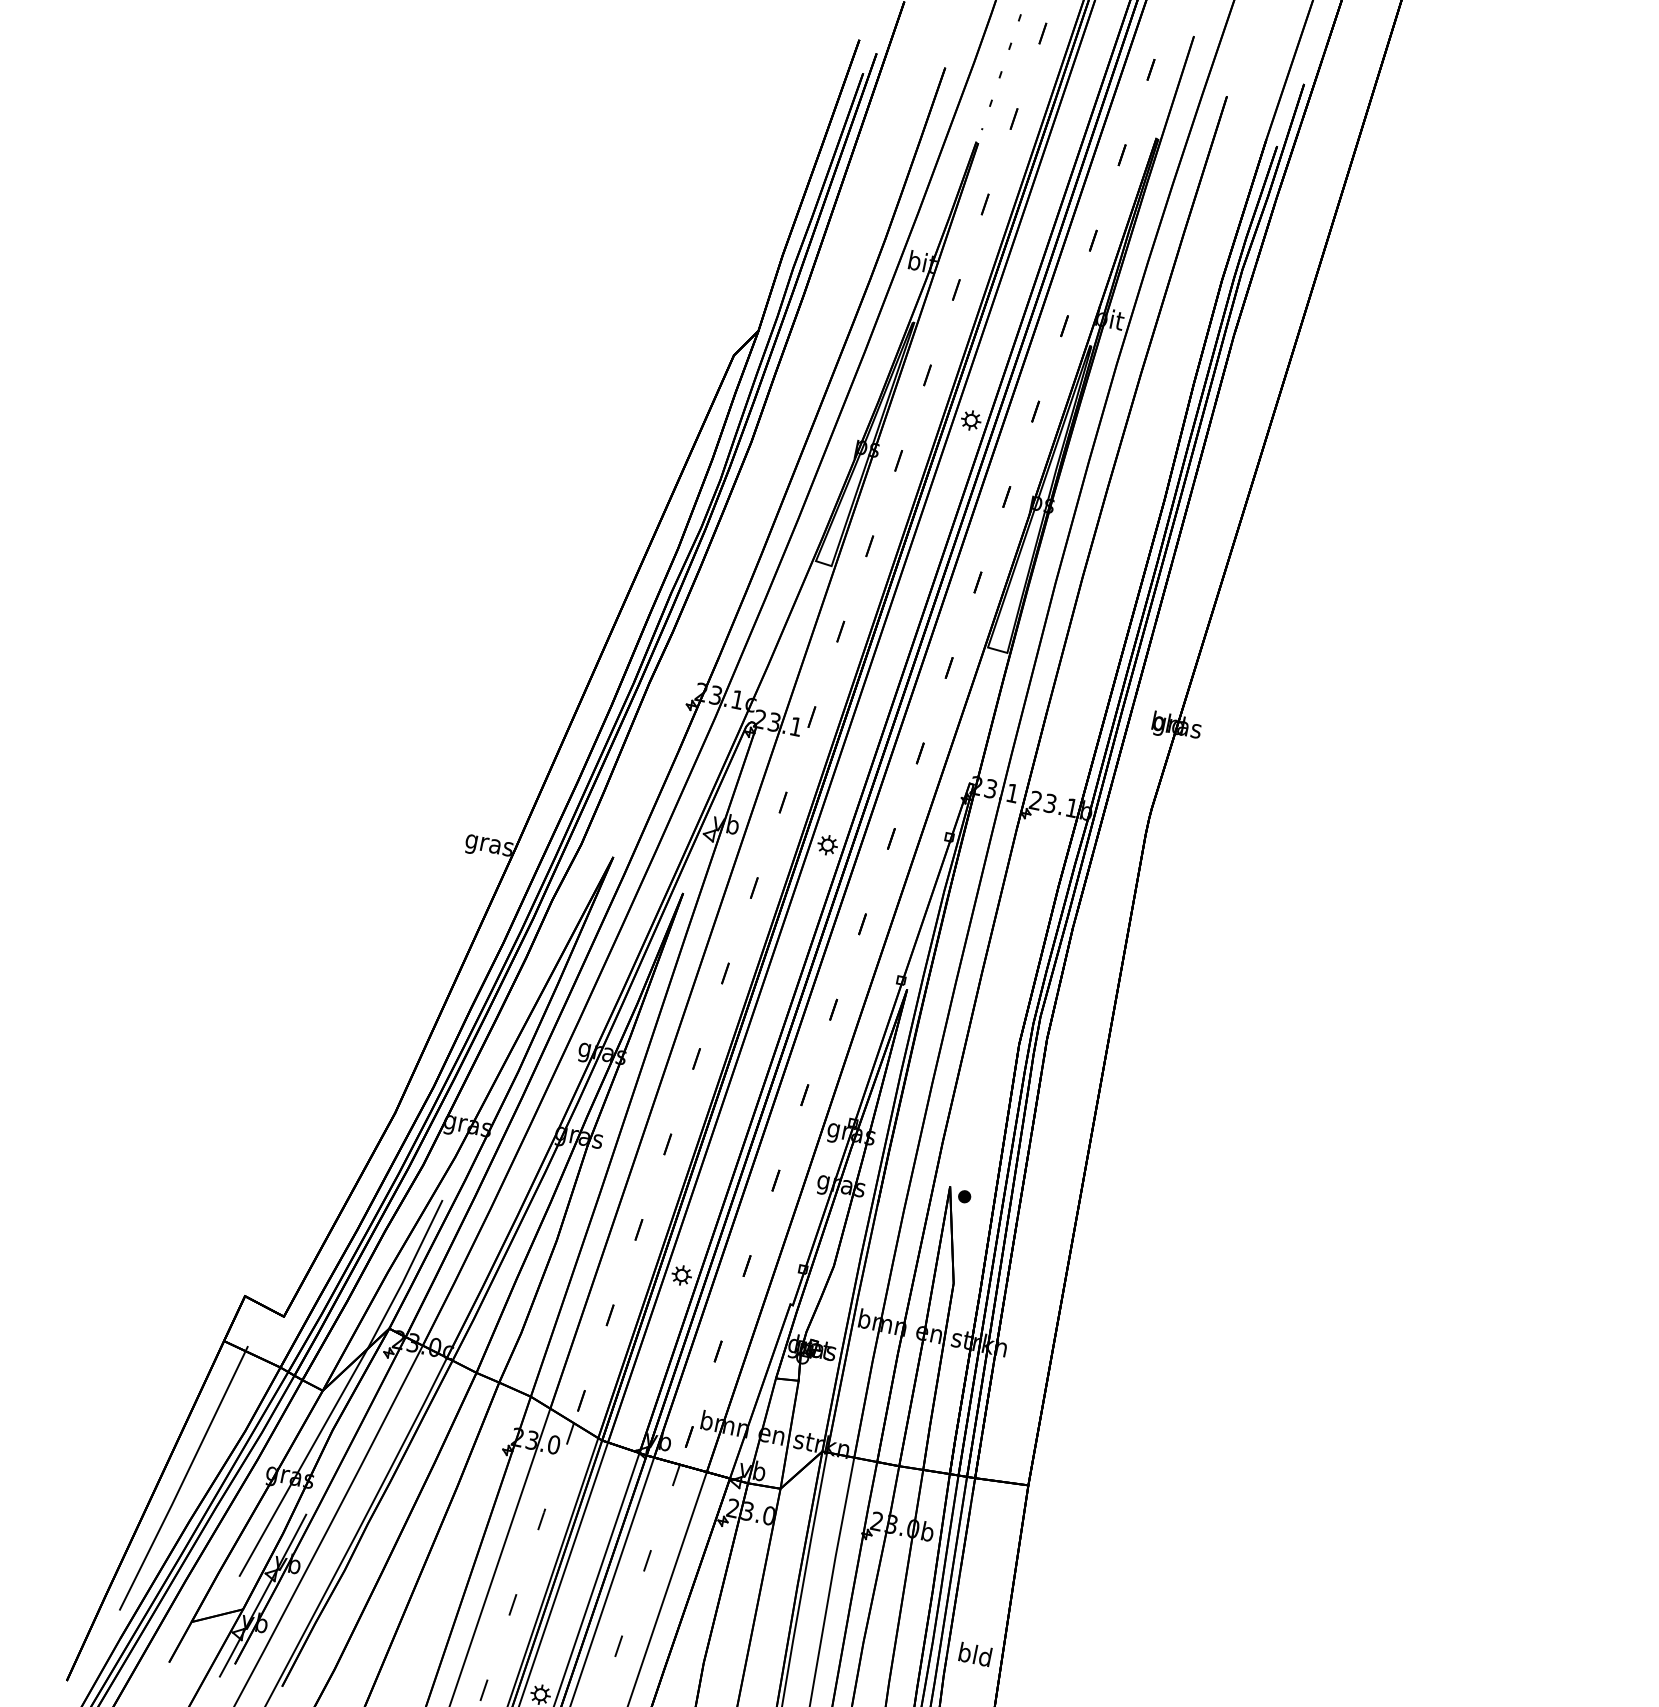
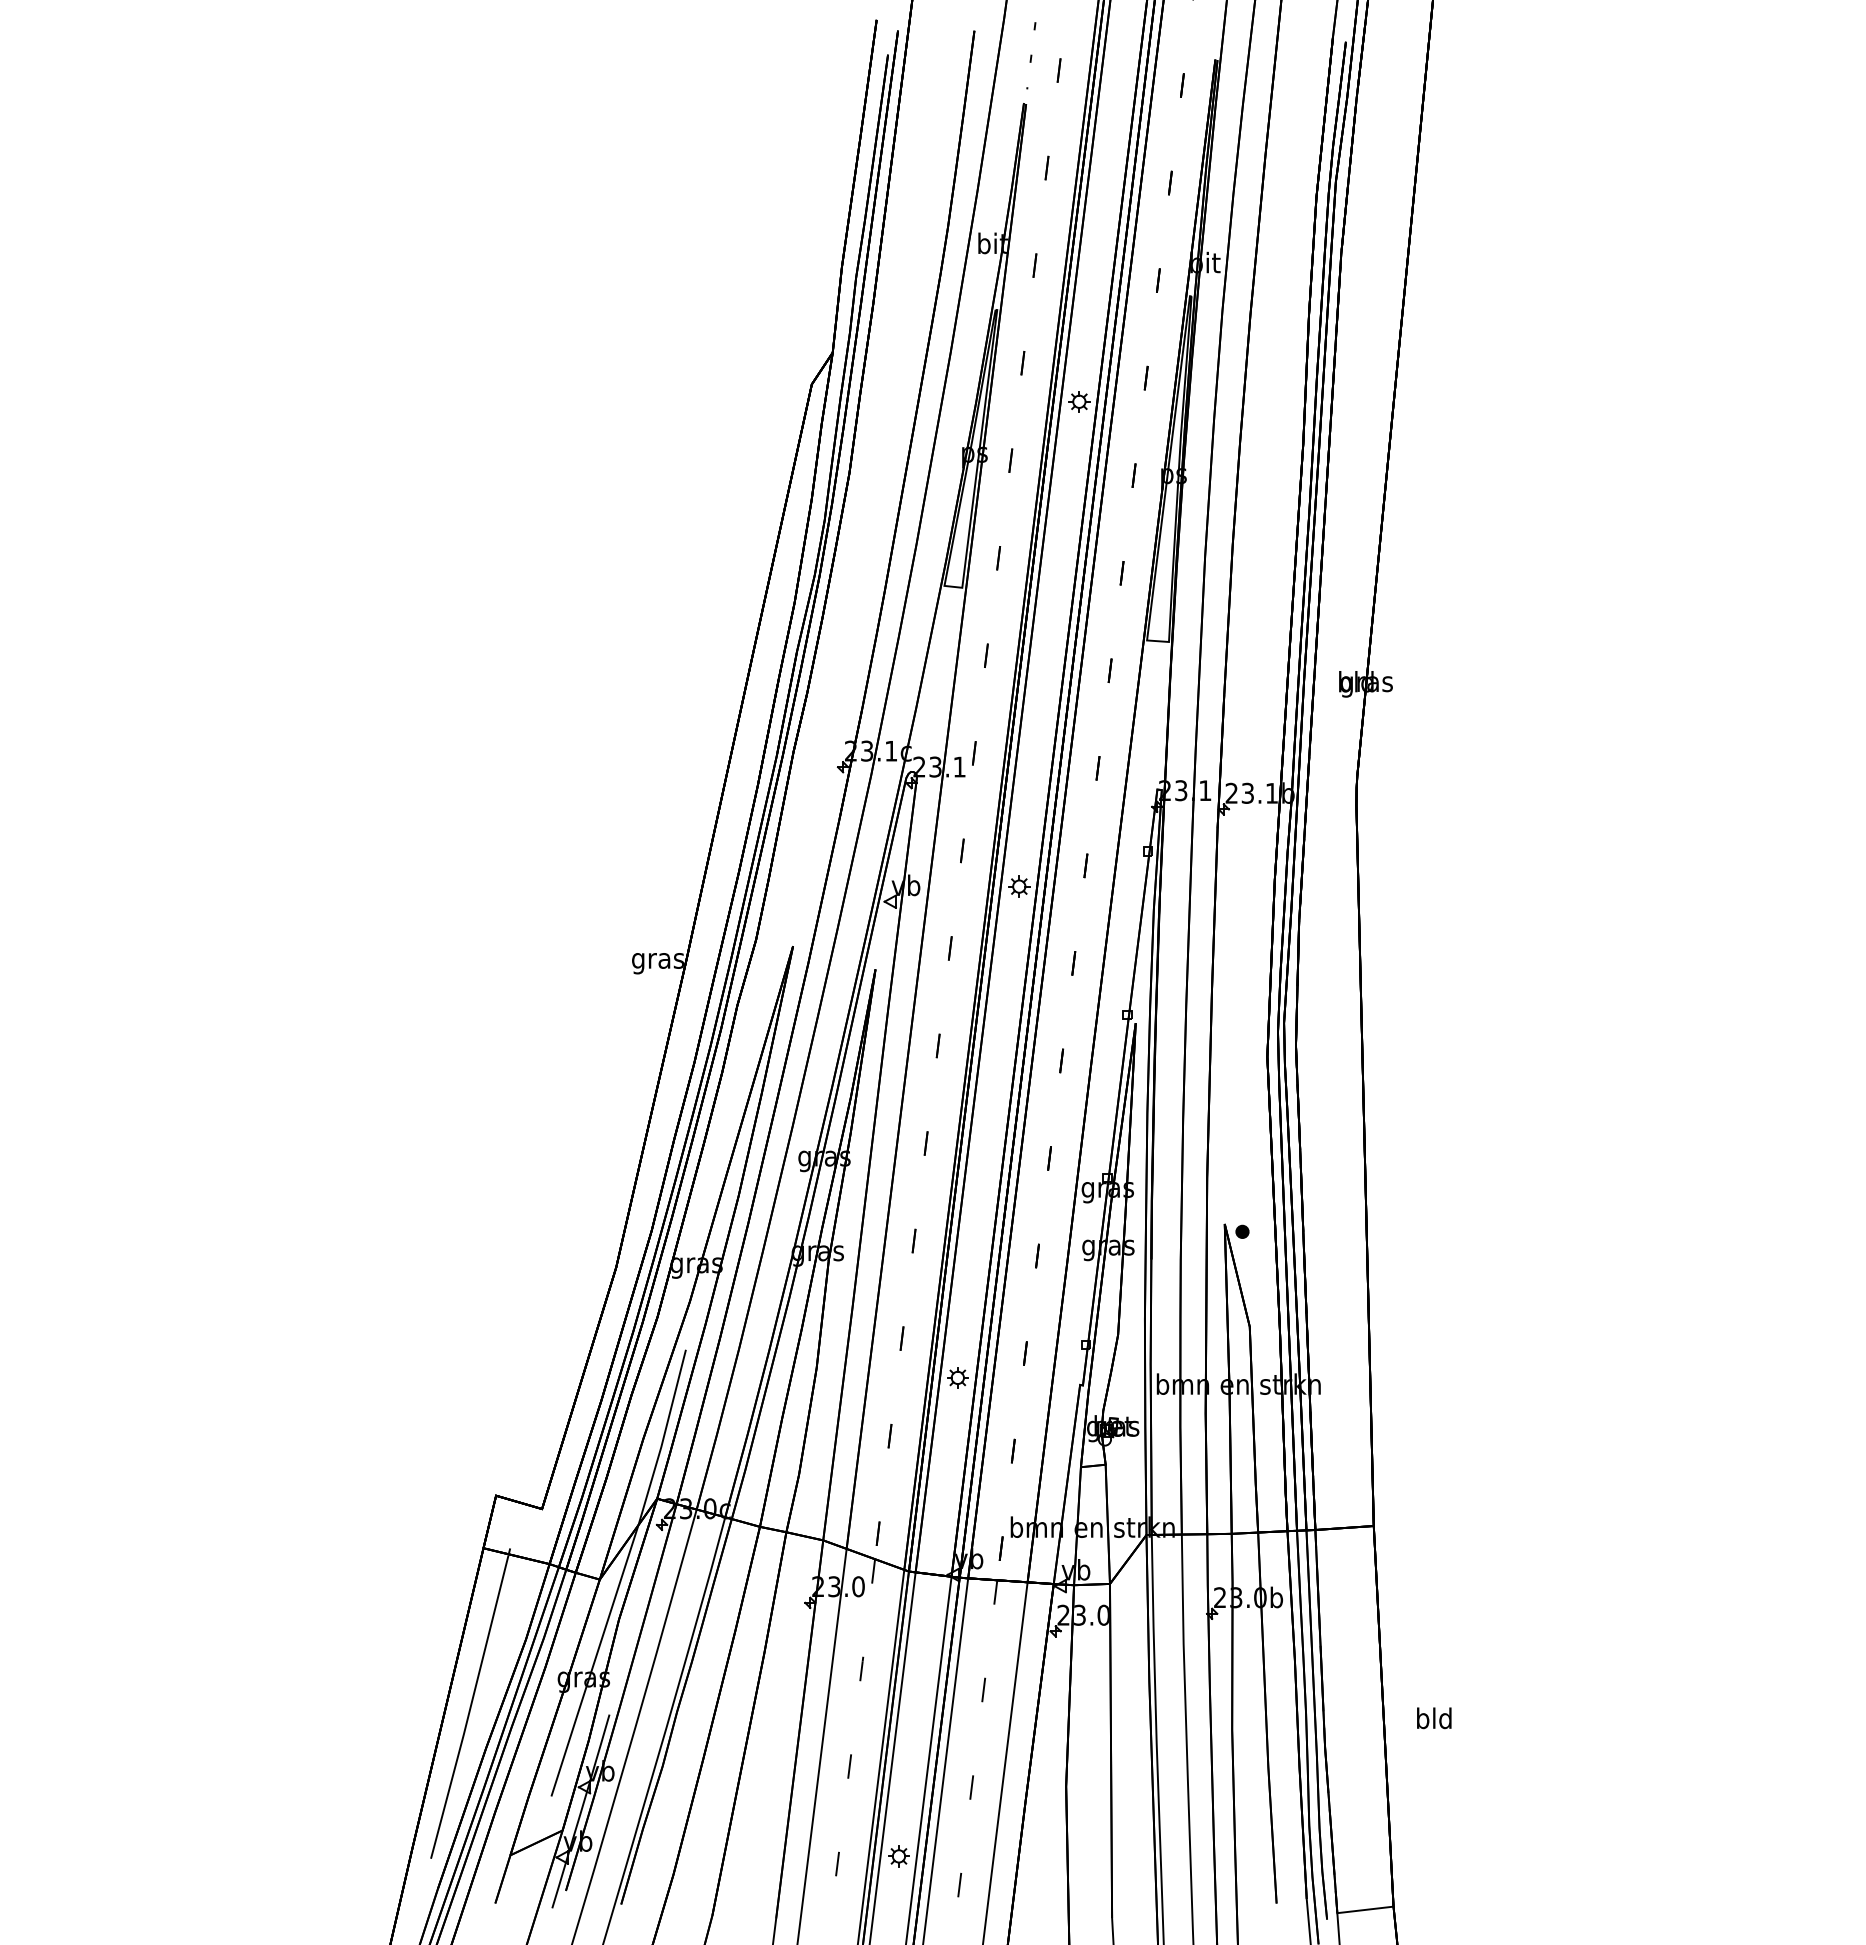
text: (975, 1654) -> (1434, 1718), moved

